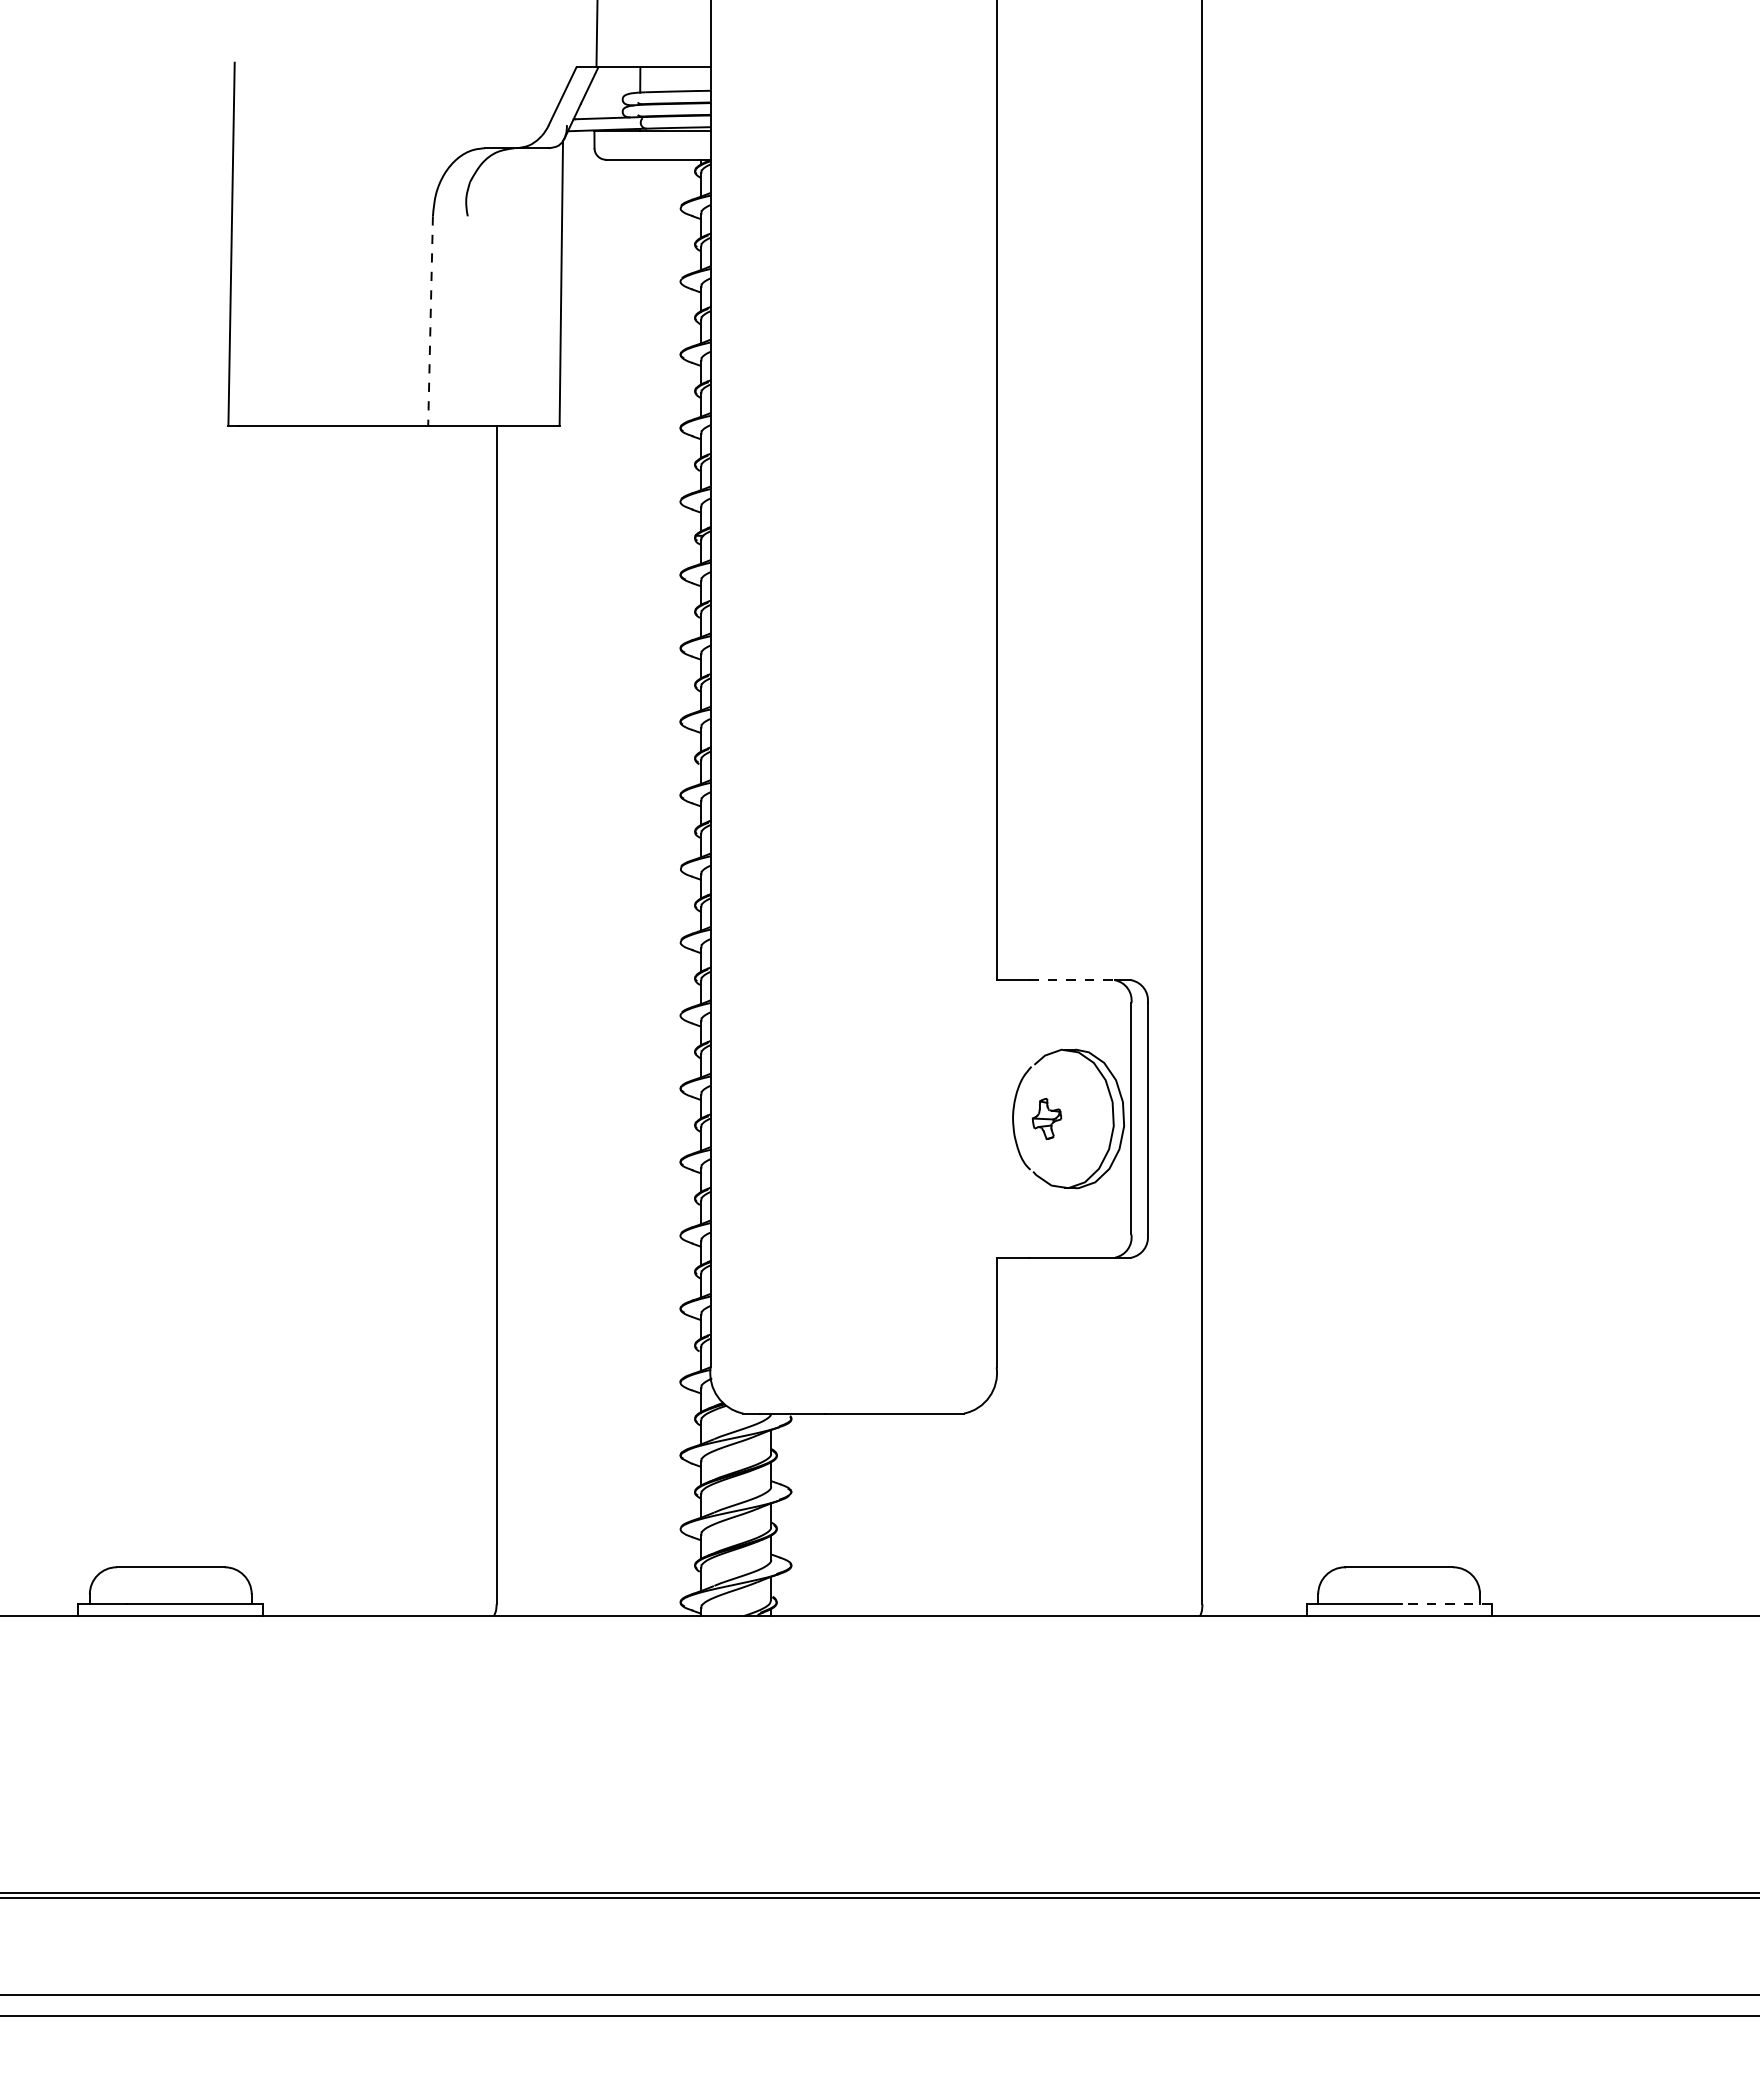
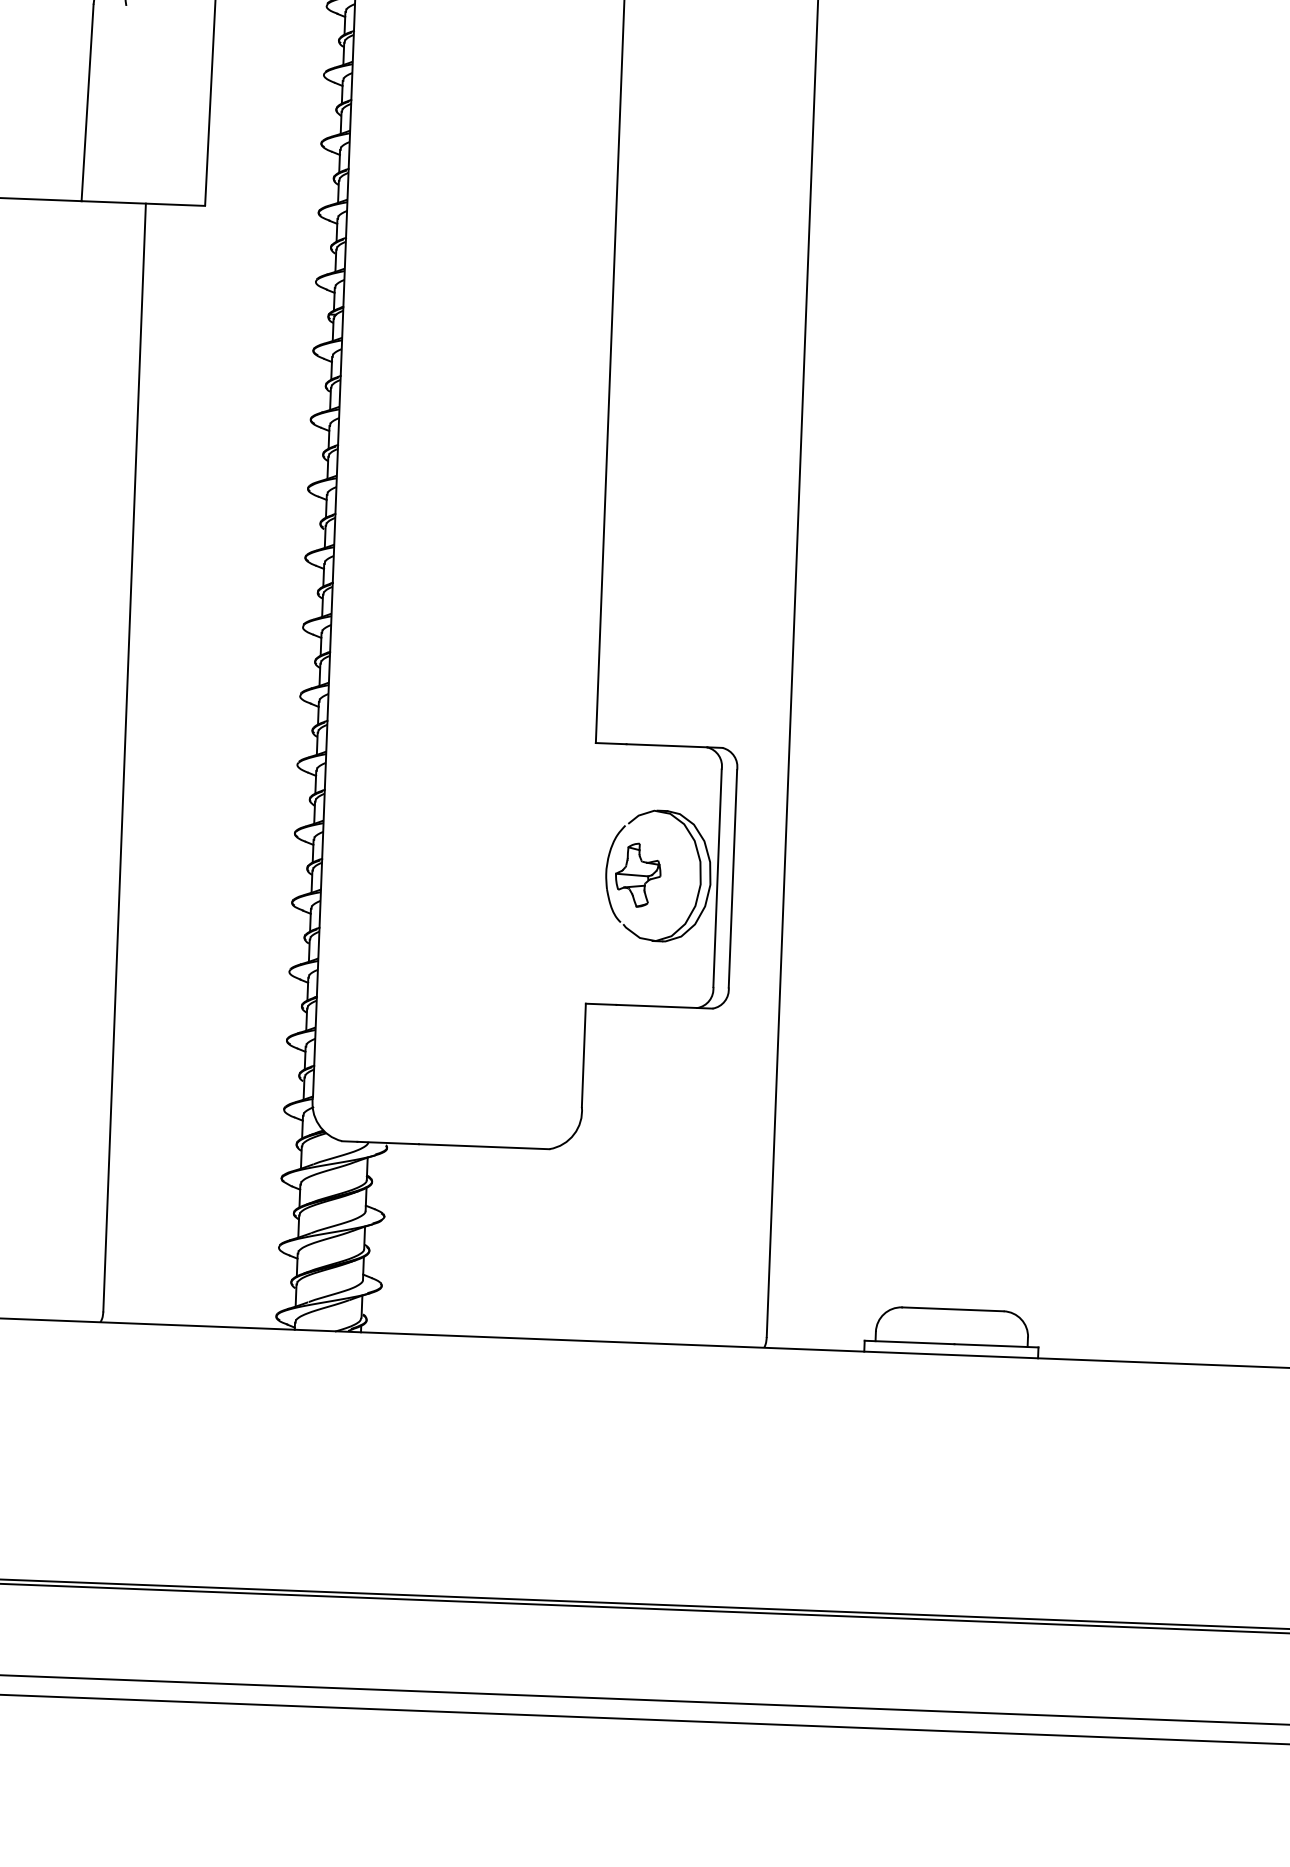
line: (430, 320) -> (87, 102), dashed -> solid
line: (1072, 980) -> (667, 746), dashed -> solid
part: (1046, 1118) -> (637, 874), size x1.67
line: (1446, 1604) -> (996, 1346), dashed -> solid

